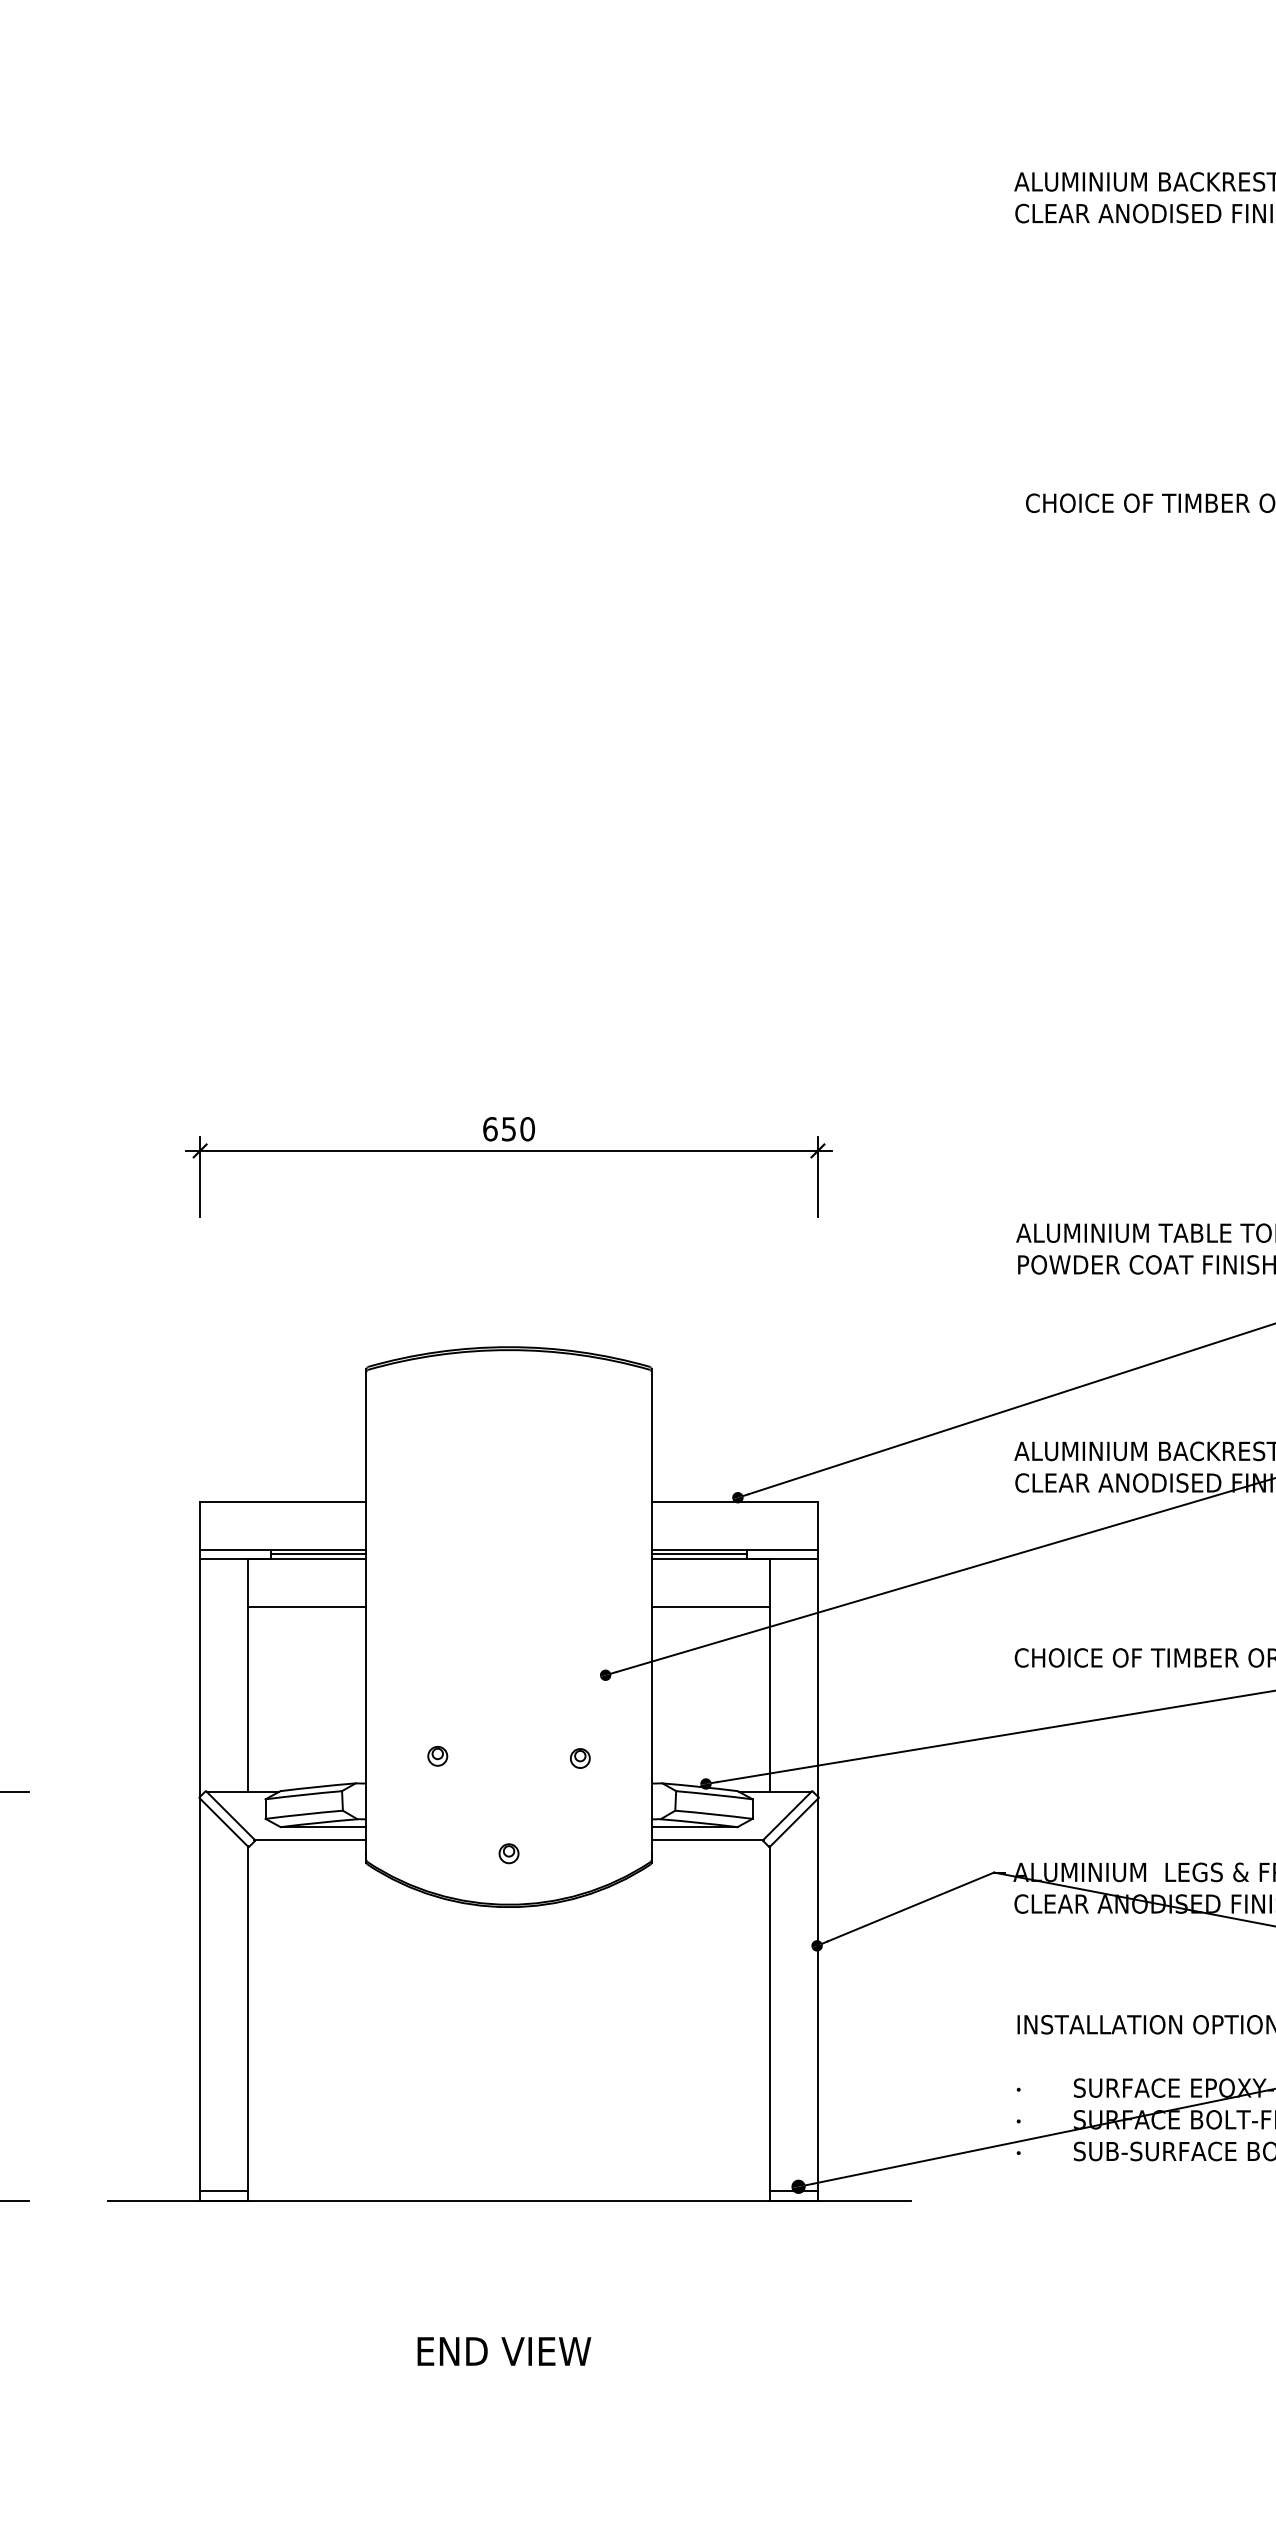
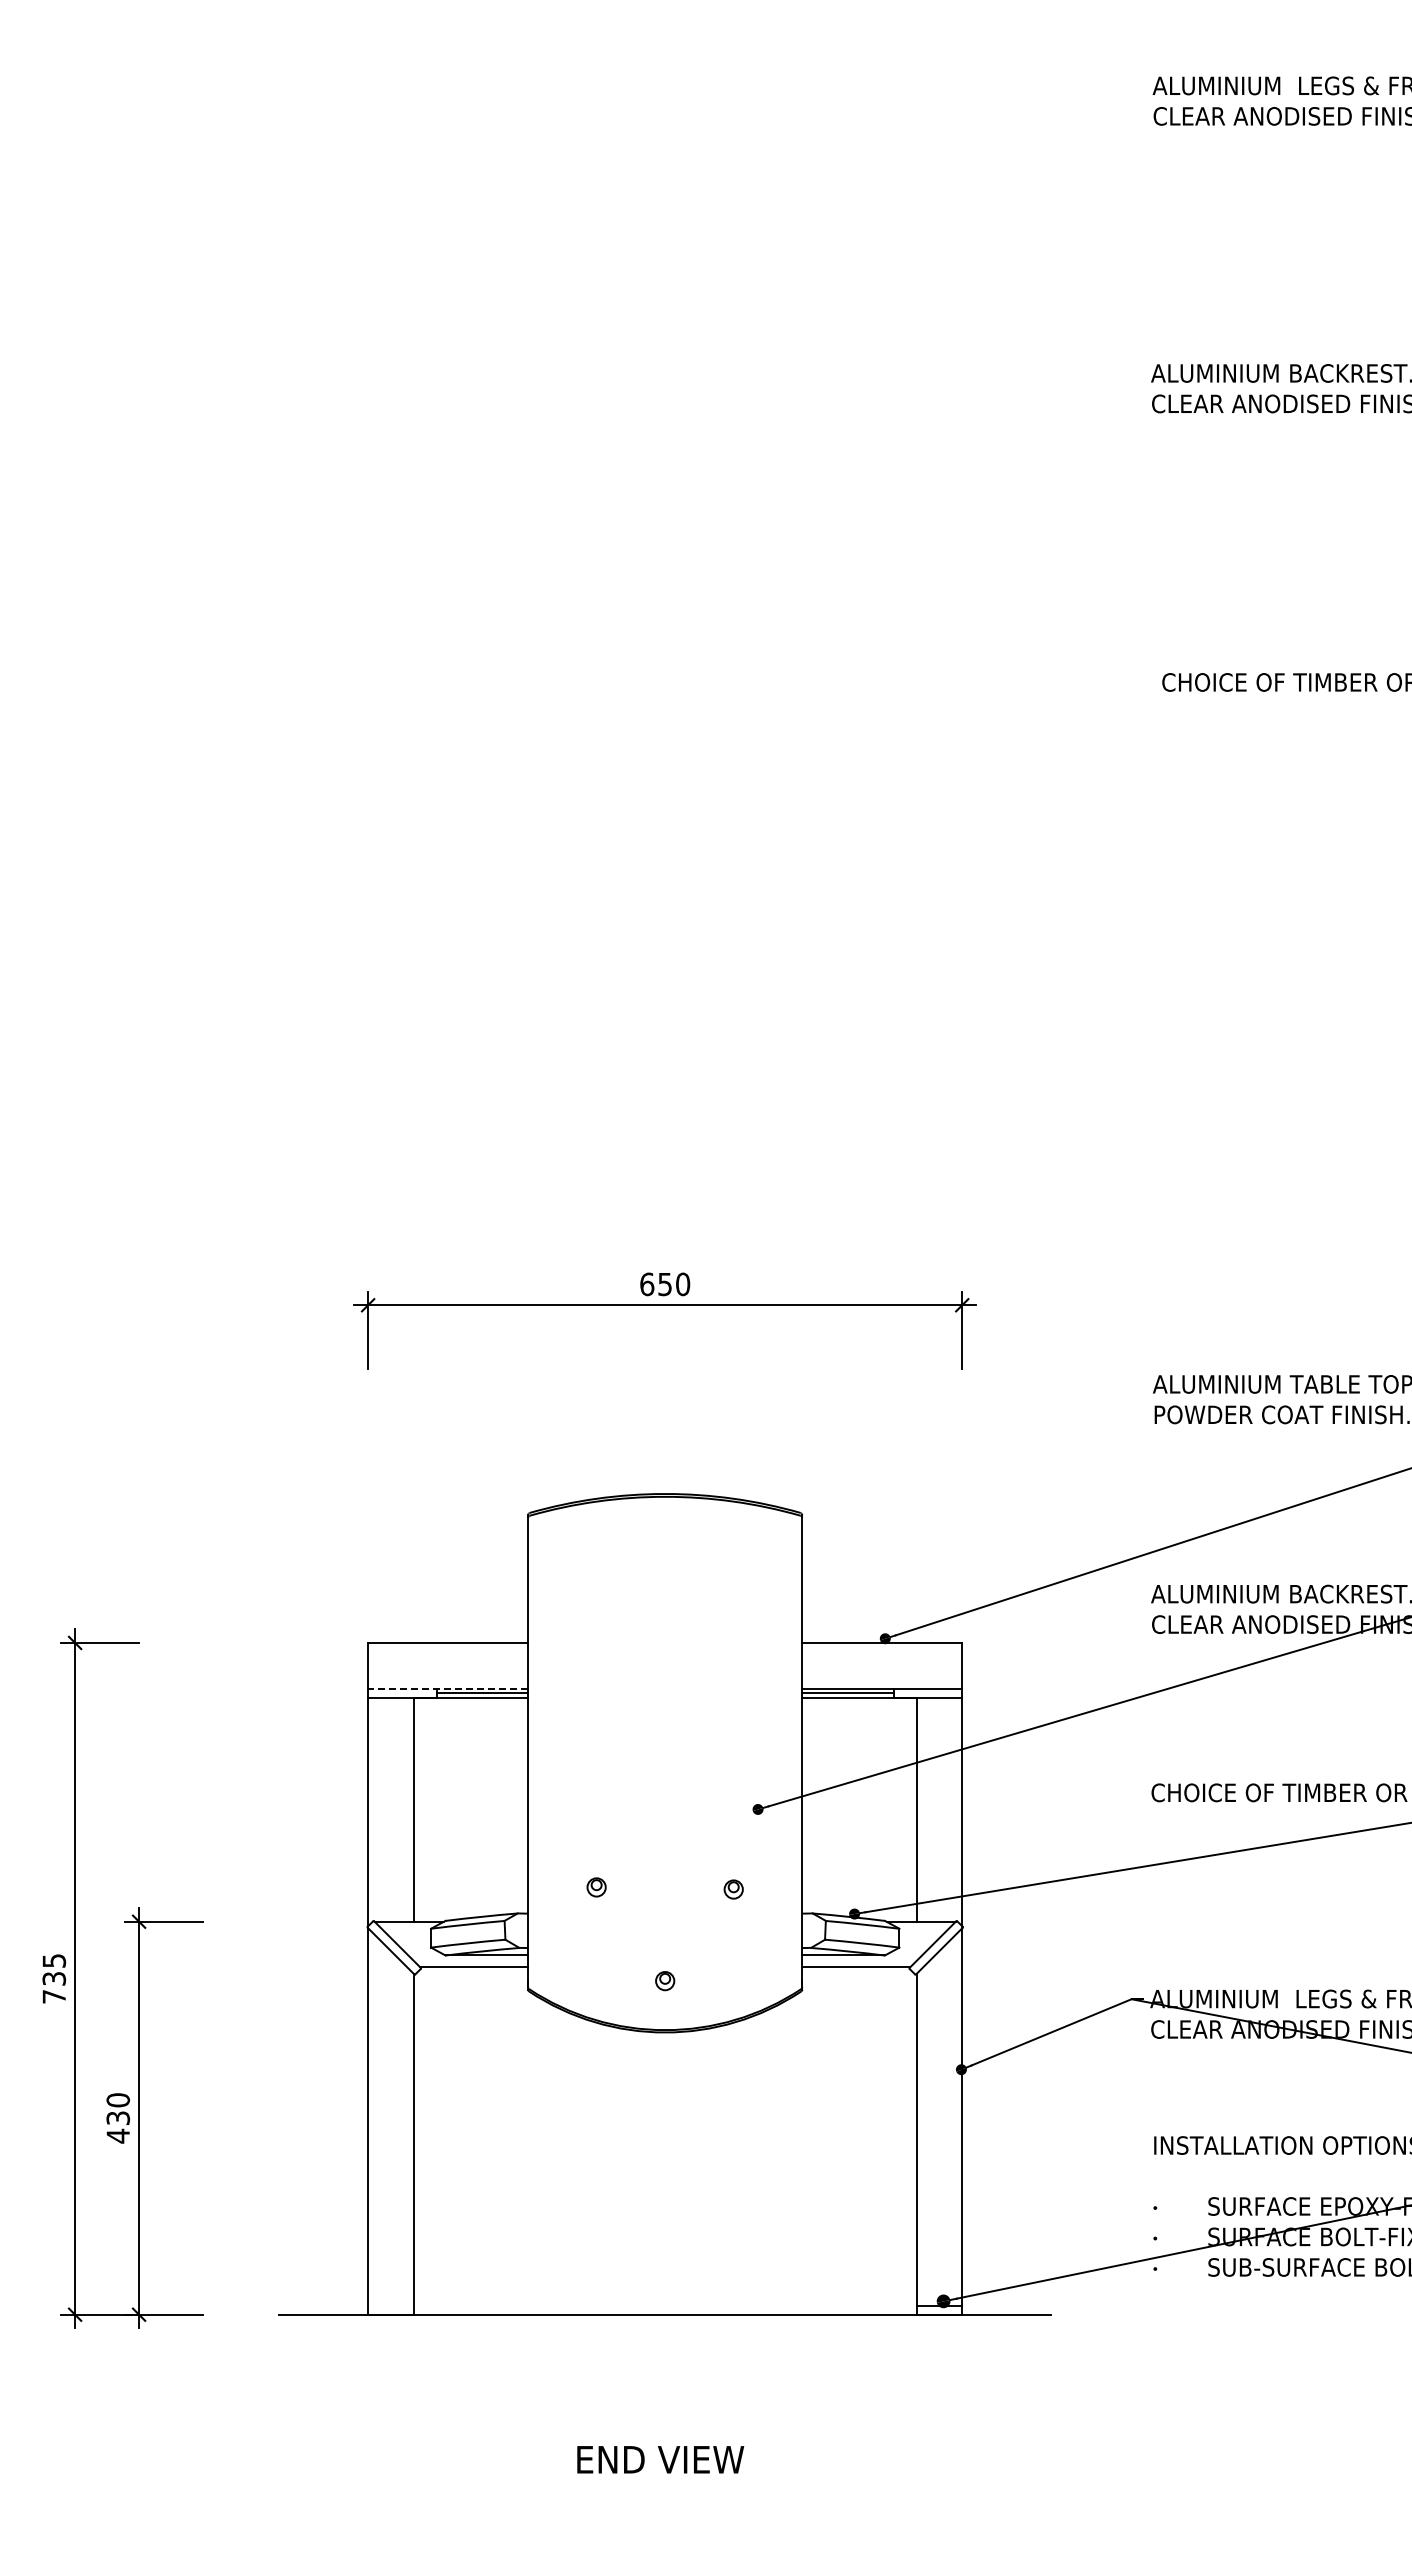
line: (283, 1549) -> (448, 1688), solid -> dashed
line: (306, 1606) -> (470, 1743), removed
line: (711, 1606) -> (859, 1743), removed
line: (223, 2191) -> (390, 2305), removed

